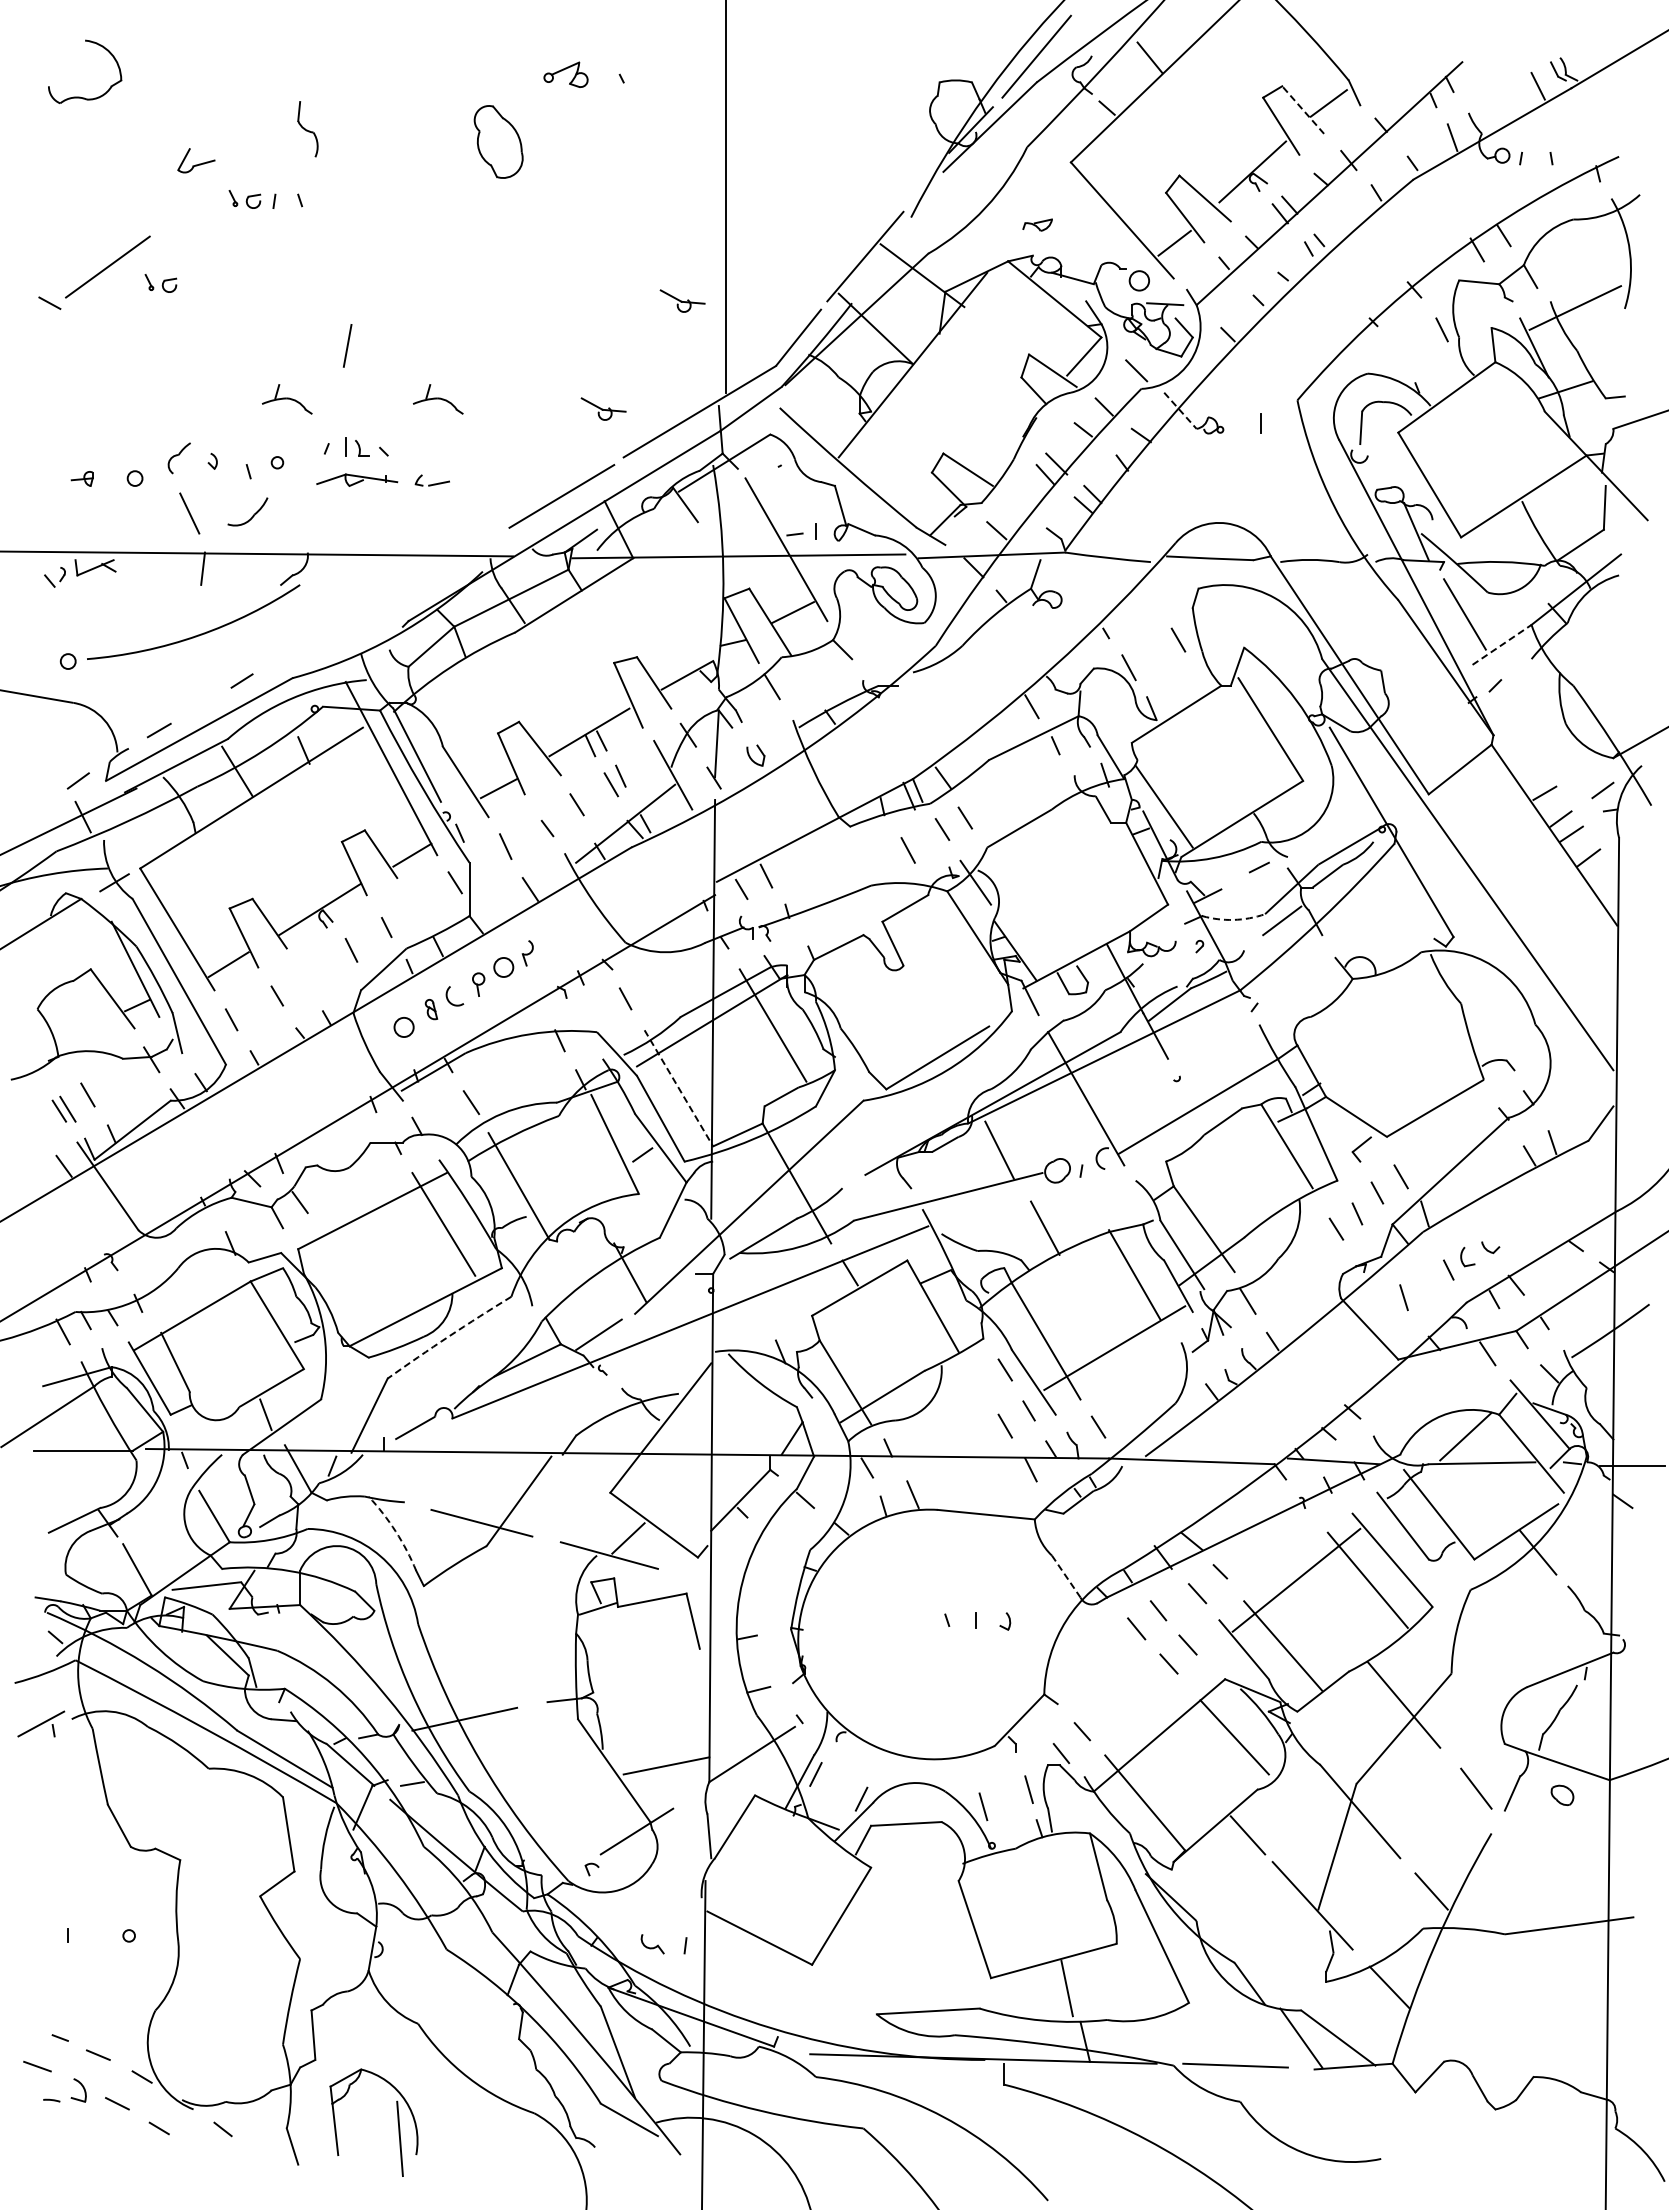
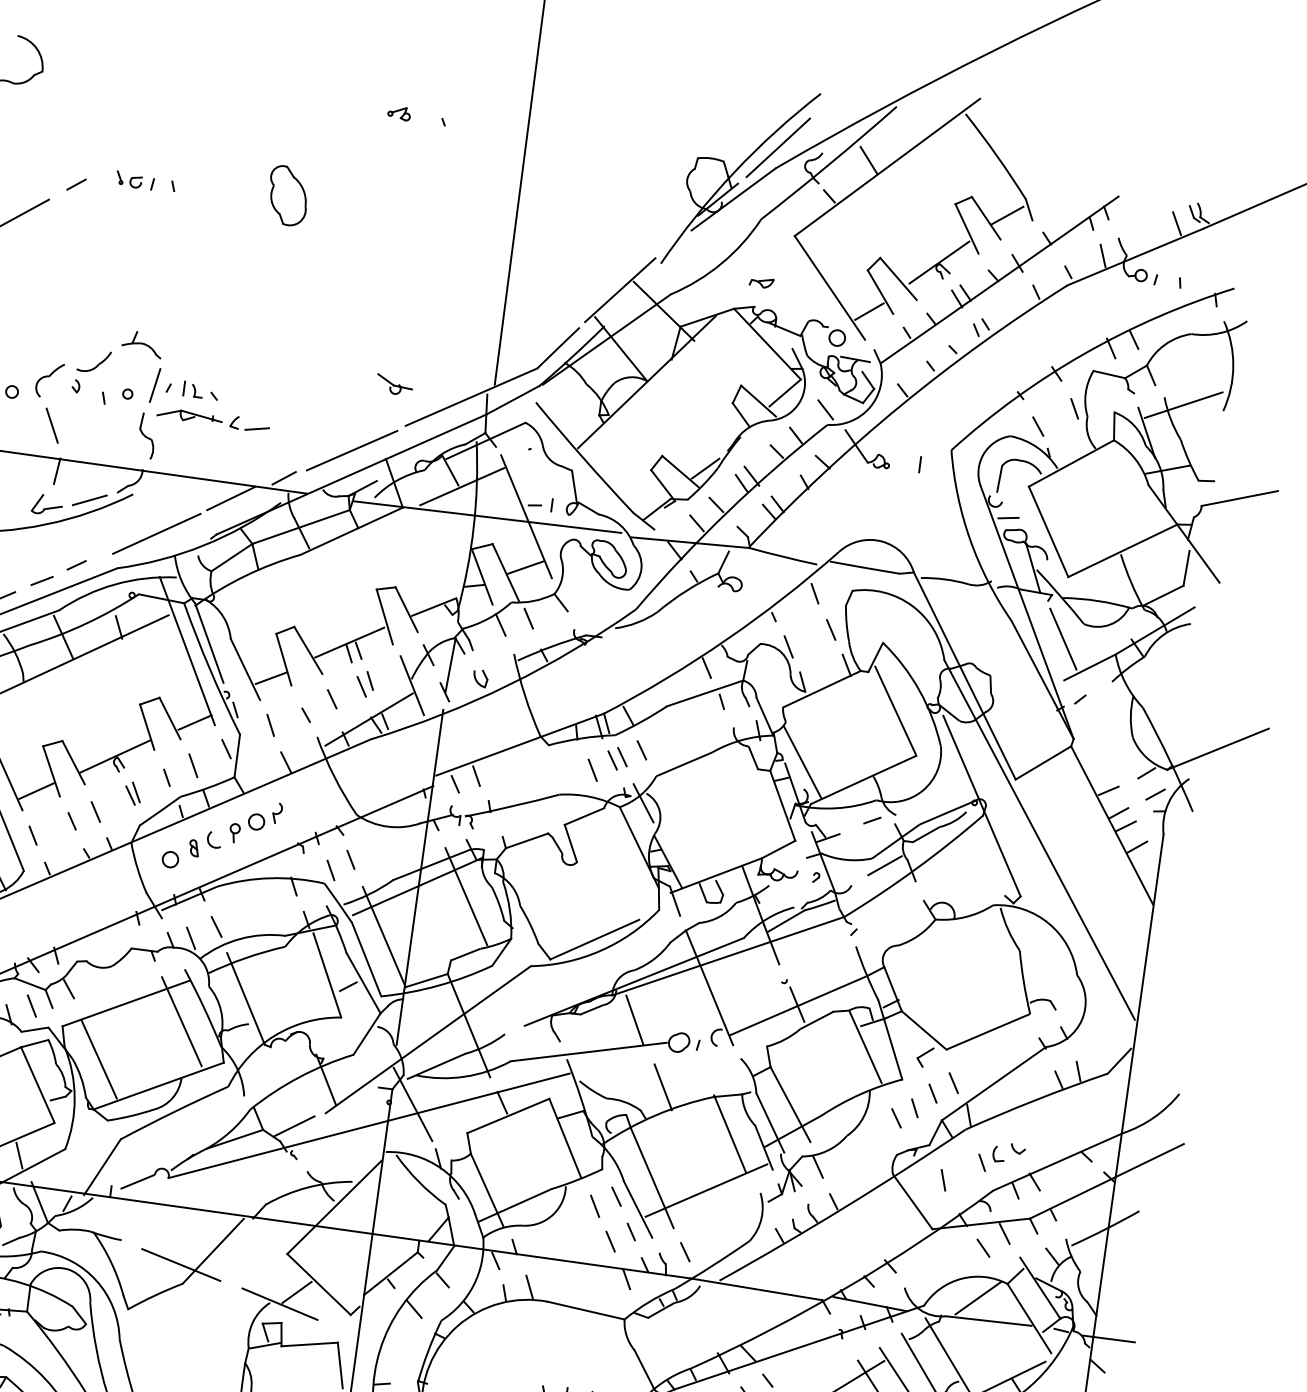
part: (565, 74) -> (398, 113), size x0.62
line: (1303, 110) -> (986, 218), dashed -> solid
part: (307, 129) -> (146, 436), moved
part: (498, 141) -> (288, 195), moved
part: (196, 160) -> (47, 504), moved
line: (180, 213) -> (76, 184), added
part: (160, 283) -> (52, 238), removed
part: (682, 300) -> (469, 306), removed
line: (347, 345) -> (155, 385), moved
line: (1399, 357) -> (1037, 426), added
part: (438, 399) -> (263, 360), removed
line: (1180, 411) -> (856, 447), dashed -> solid
part: (179, 458) -> (49, 380), size x1.43
line: (998, 461) -> (705, 468), added
line: (1377, 474) -> (1007, 517), added
part: (432, 480) -> (250, 424), size x1.43
line: (1017, 504) -> (716, 504), added
part: (252, 515) -> (97, 364), moved
line: (702, 522) -> (462, 486), added
line: (482, 540) -> (283, 477), added
line: (420, 574) -> (230, 498), added
line: (1152, 597) -> (814, 593), added
line: (247, 598) -> (89, 499), added
line: (334, 629) -> (156, 533), added
line: (1502, 644) -> (1090, 667), dashed -> solid
line: (805, 673) -> (528, 617), added
line: (1202, 680) -> (846, 664), added
line: (201, 705) -> (41, 580), added
line: (1588, 765) -> (1146, 773), added
line: (930, 834) -> (612, 759), added
line: (416, 908) -> (192, 765), added
arc: (1233, 919) -> (846, 859), dashed -> solid
line: (344, 954) -> (130, 795), added
line: (304, 980) -> (95, 811), added
line: (602, 1014) -> (330, 869), added
line: (679, 1088) -> (384, 937), dashed -> solid
line: (1196, 1105) -> (797, 1004), added
line: (441, 1120) -> (190, 938), added
line: (256, 1228) -> (31, 1005), added
line: (348, 1284) -> (99, 1059), added
line: (740, 1289) -> (412, 1104), added
arc: (448, 1336) -> (173, 1111), dashed -> solid
line: (1463, 1374) -> (983, 1247), added
line: (980, 1384) -> (595, 1205), added
arc: (395, 1531) -> (111, 1262), dashed -> solid
line: (774, 1539) -> (413, 1308), added
line: (1066, 1576) -> (644, 1368), dashed -> solid

